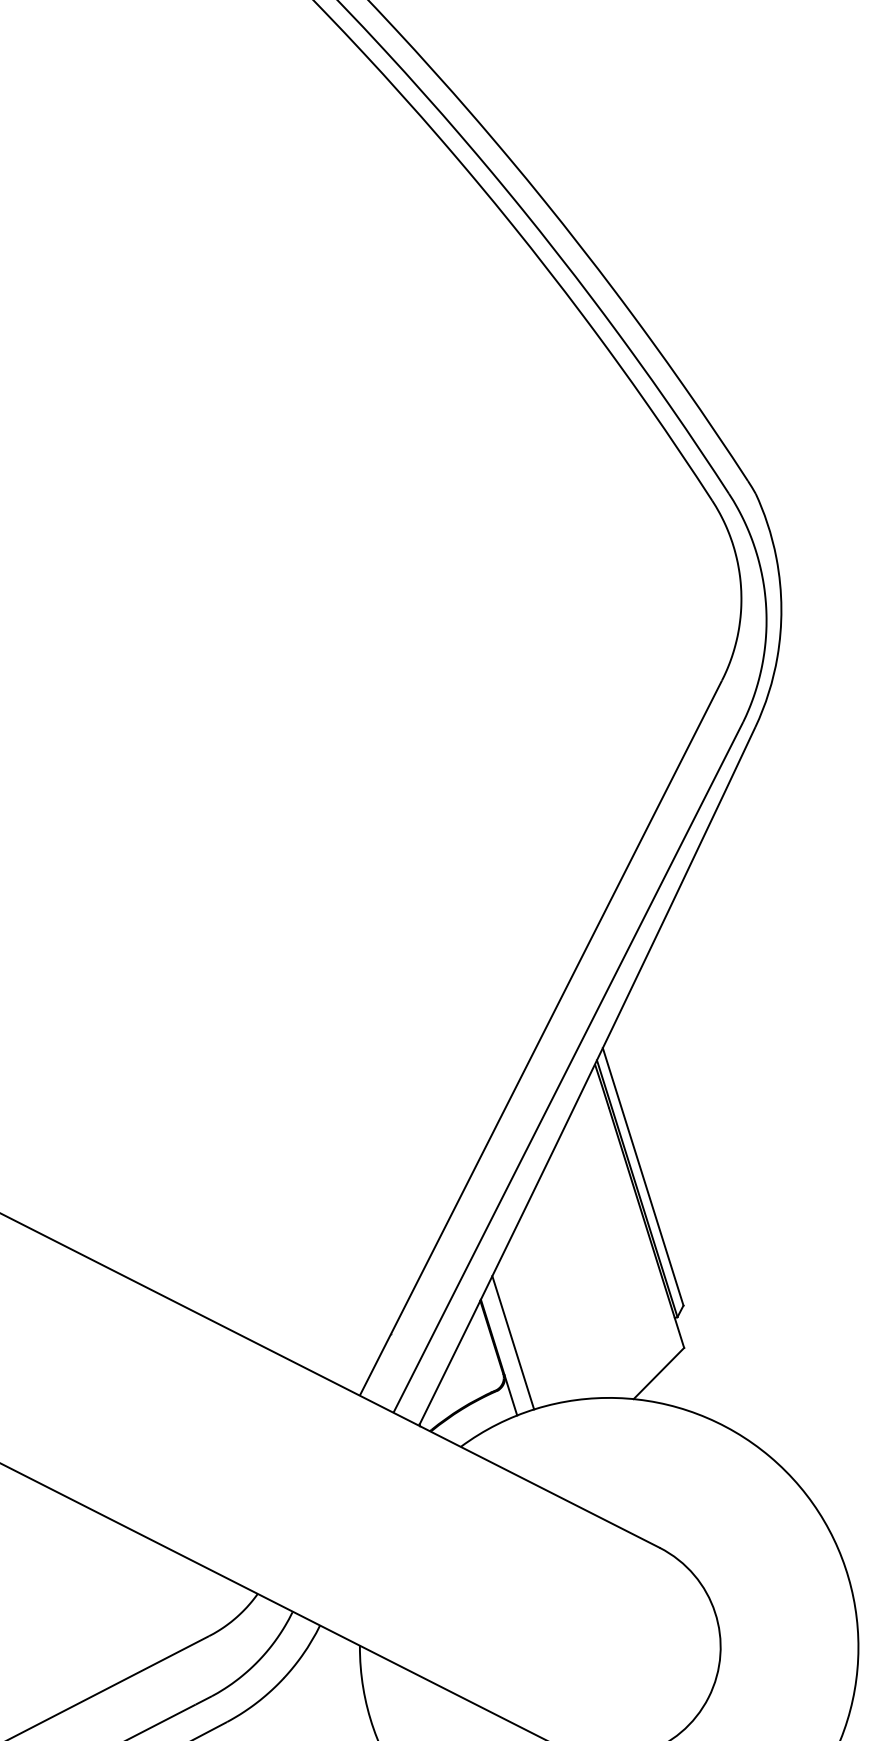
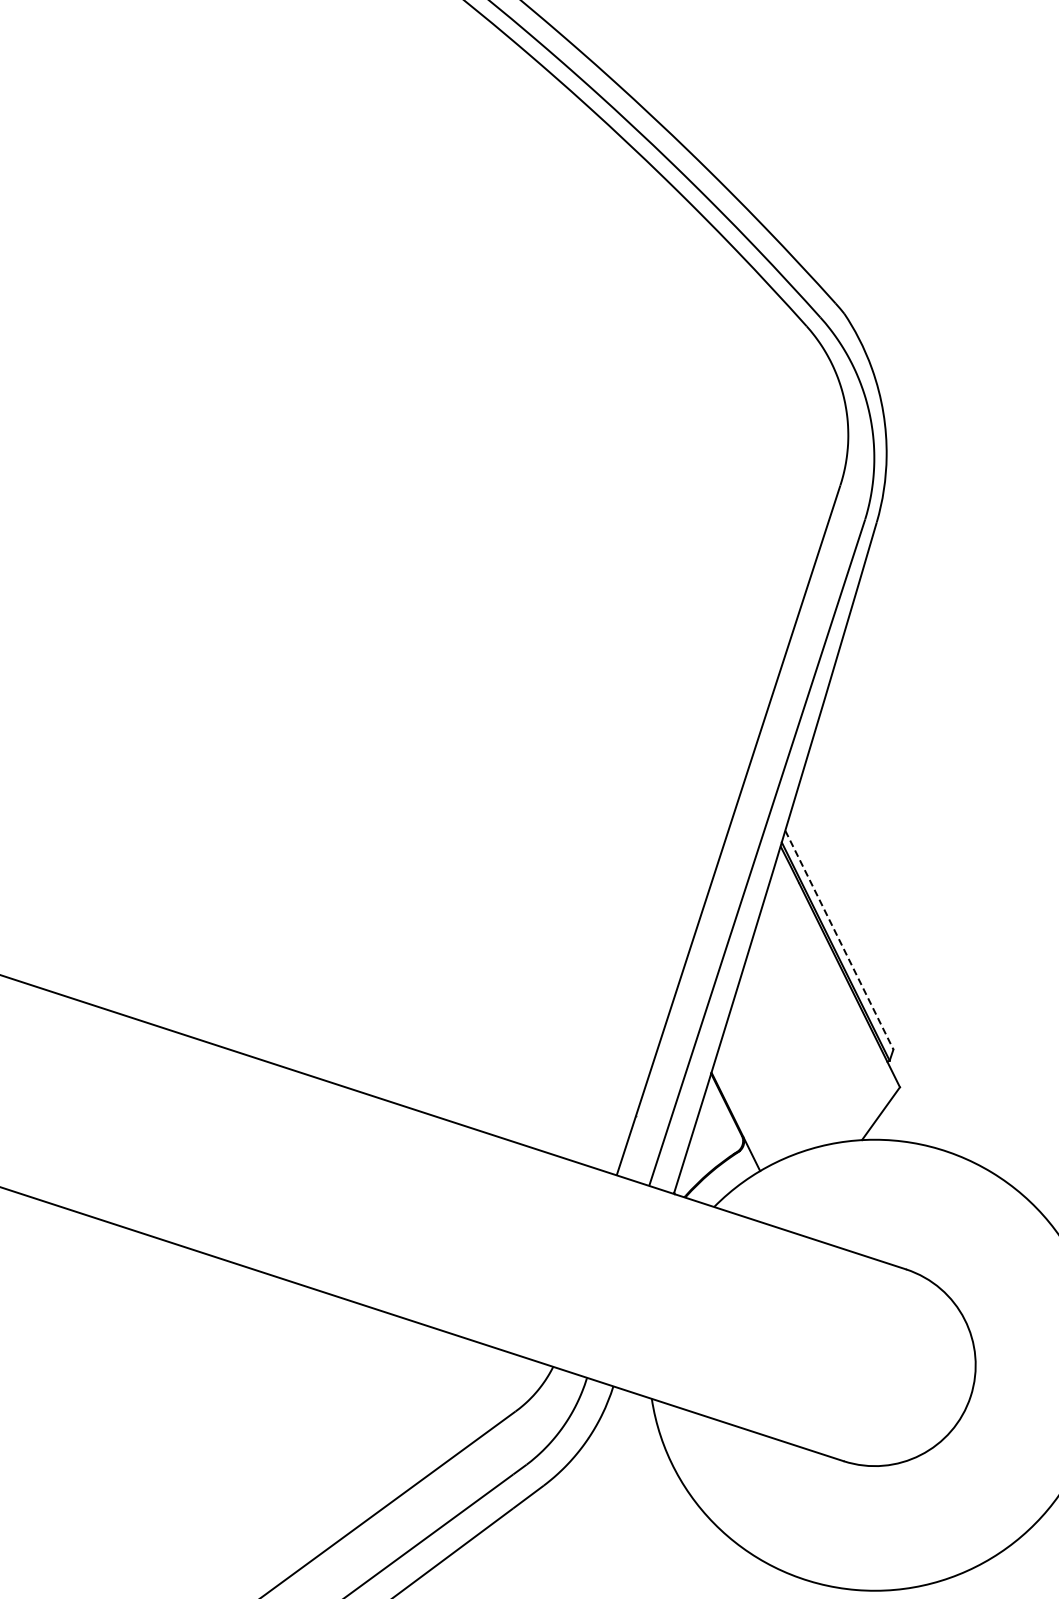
line: (643, 1177) -> (839, 940), solid -> dashed
line: (513, 1342) -> (746, 1106), removed

